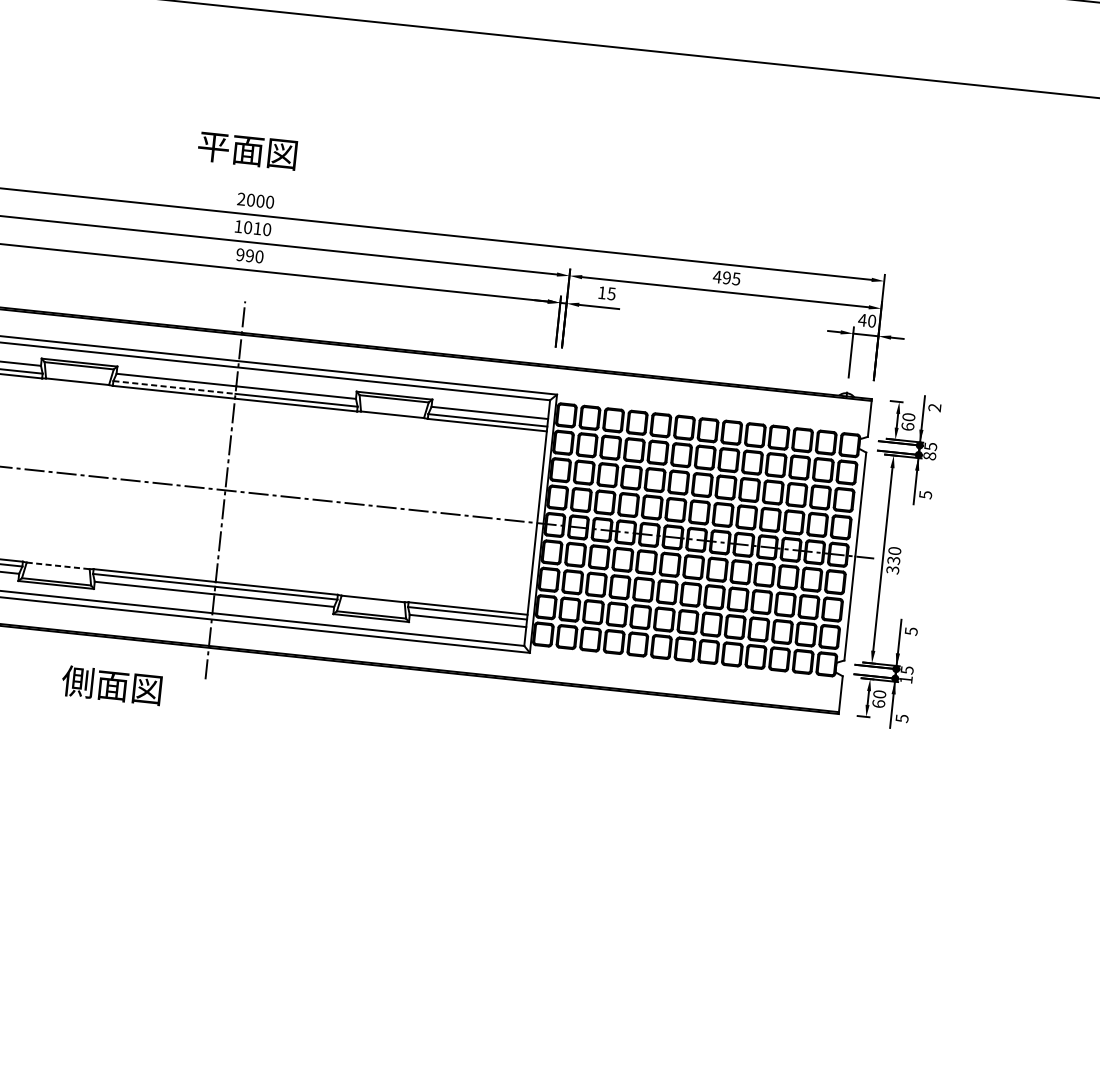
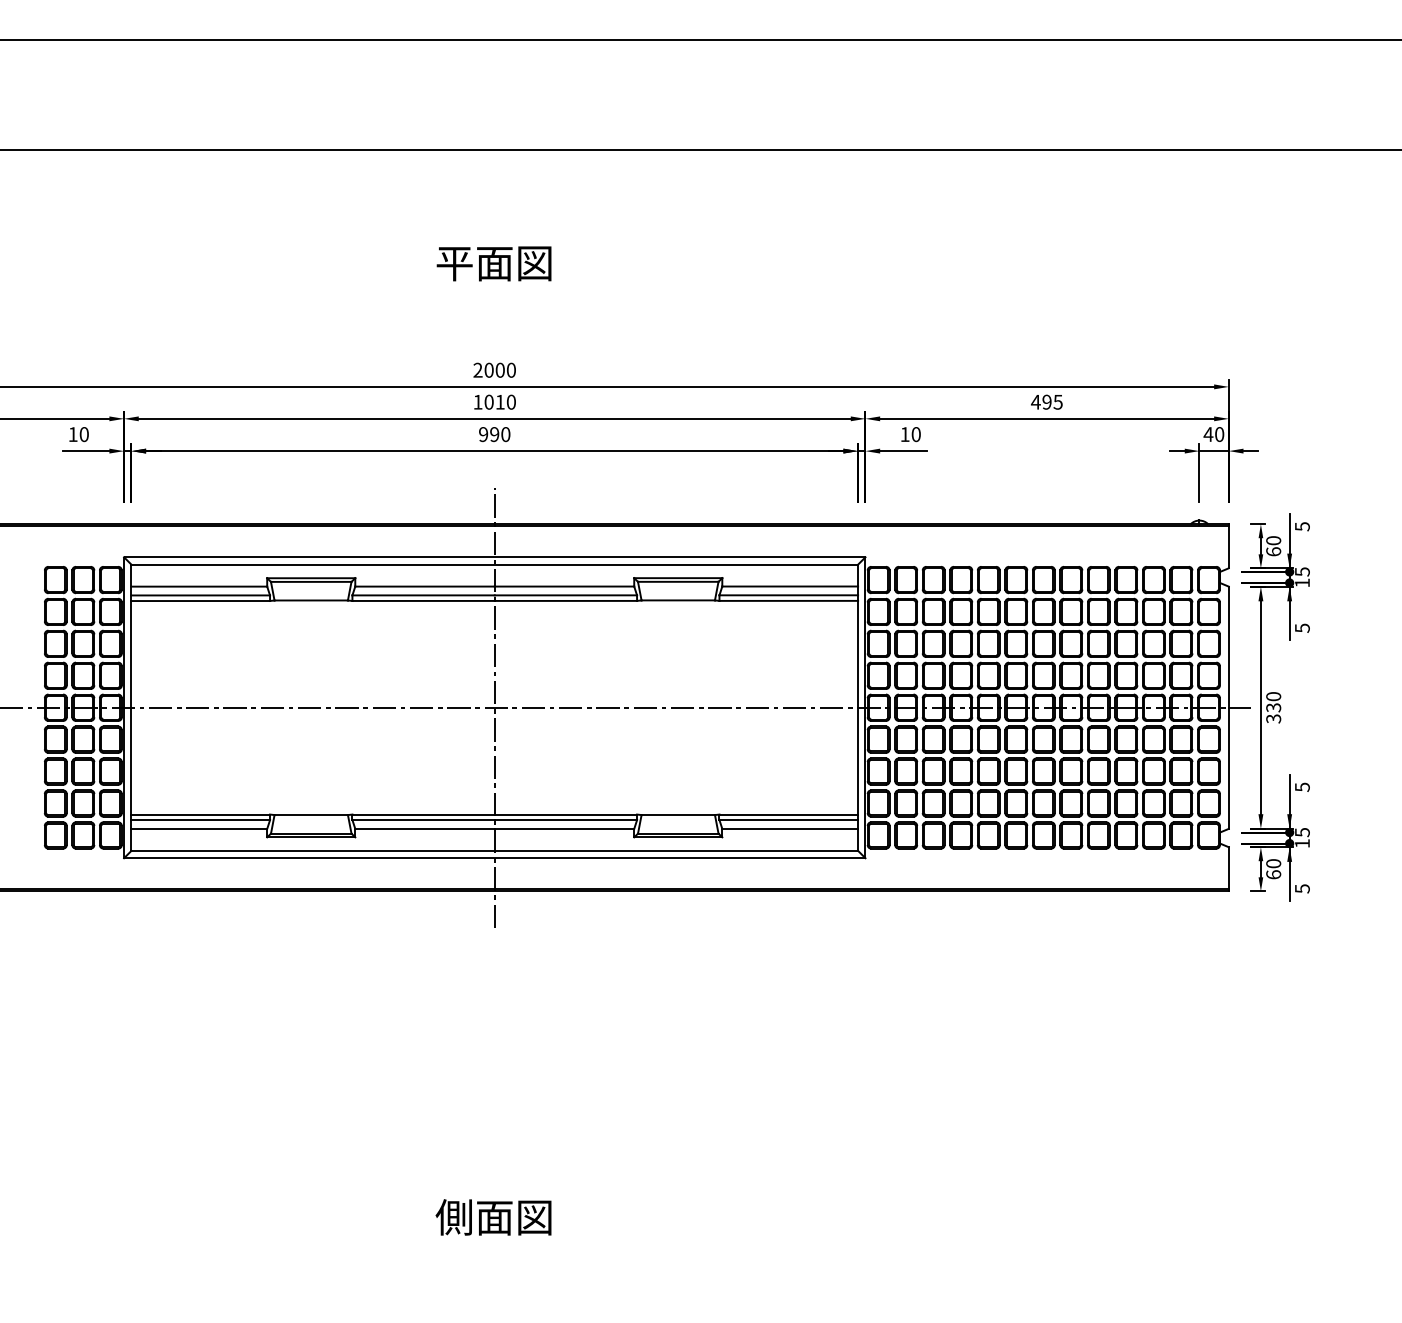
text: (246, 150) -> (493, 263), moved
text: (611, 293) -> (915, 434), 15 -> 10
line: (175, 387) -> (424, 595), dashed -> solid
text: (934, 407) -> (1301, 526), 2 -> 5
text: (929, 455) -> (1302, 582), 85 -> 15
line: (58, 566) -> (311, 815), dashed -> solid
text: (111, 685) -> (493, 1217), moved

